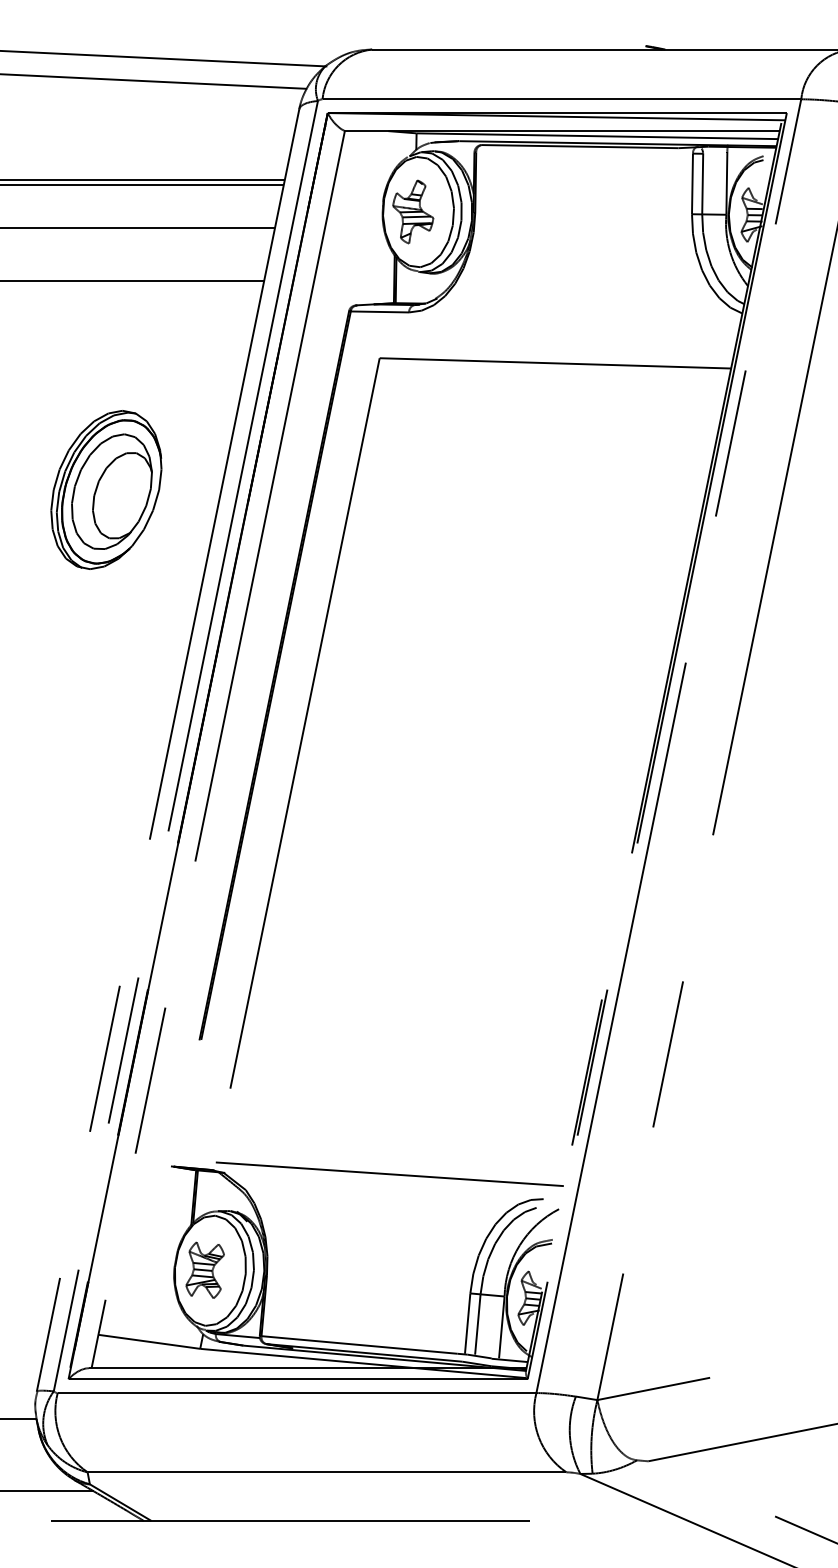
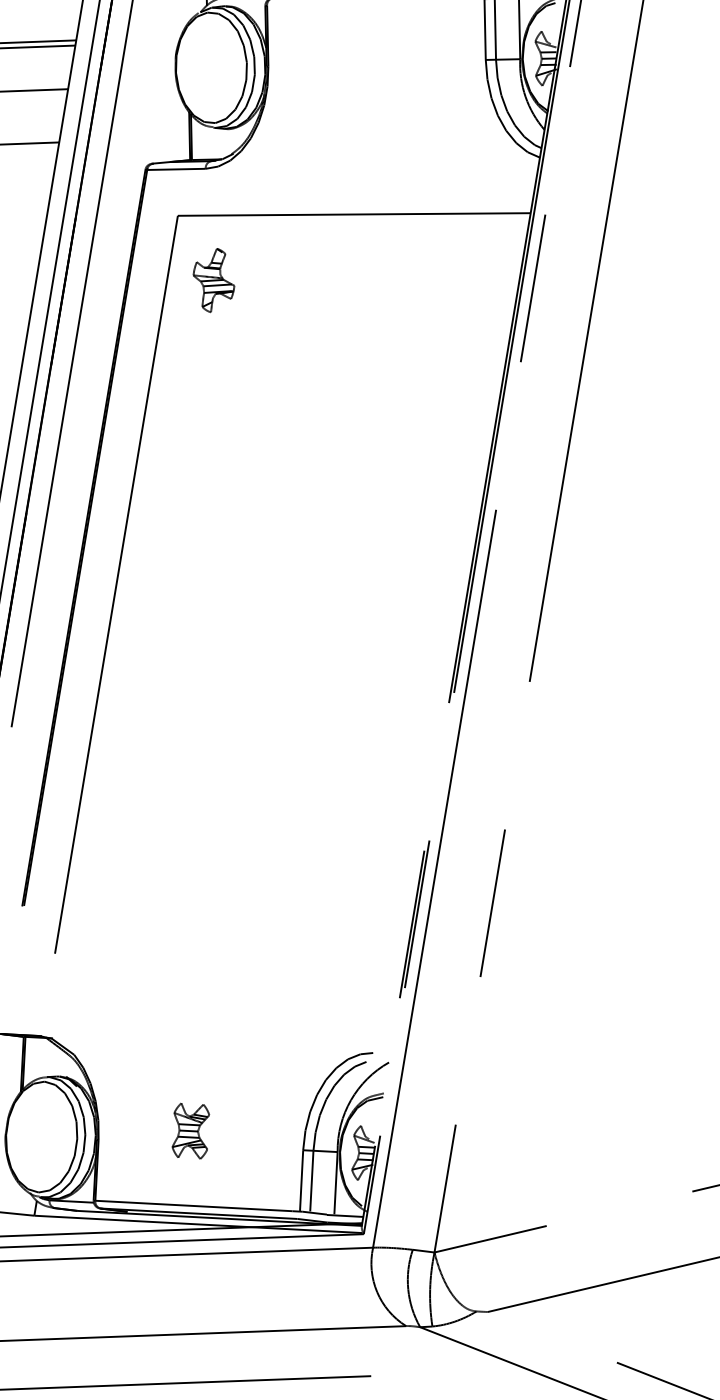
part: (413, 211) -> (214, 280), moved
line: (389, 1174) -> (217, 1033), removed
part: (204, 1269) -> (190, 1130), moved

